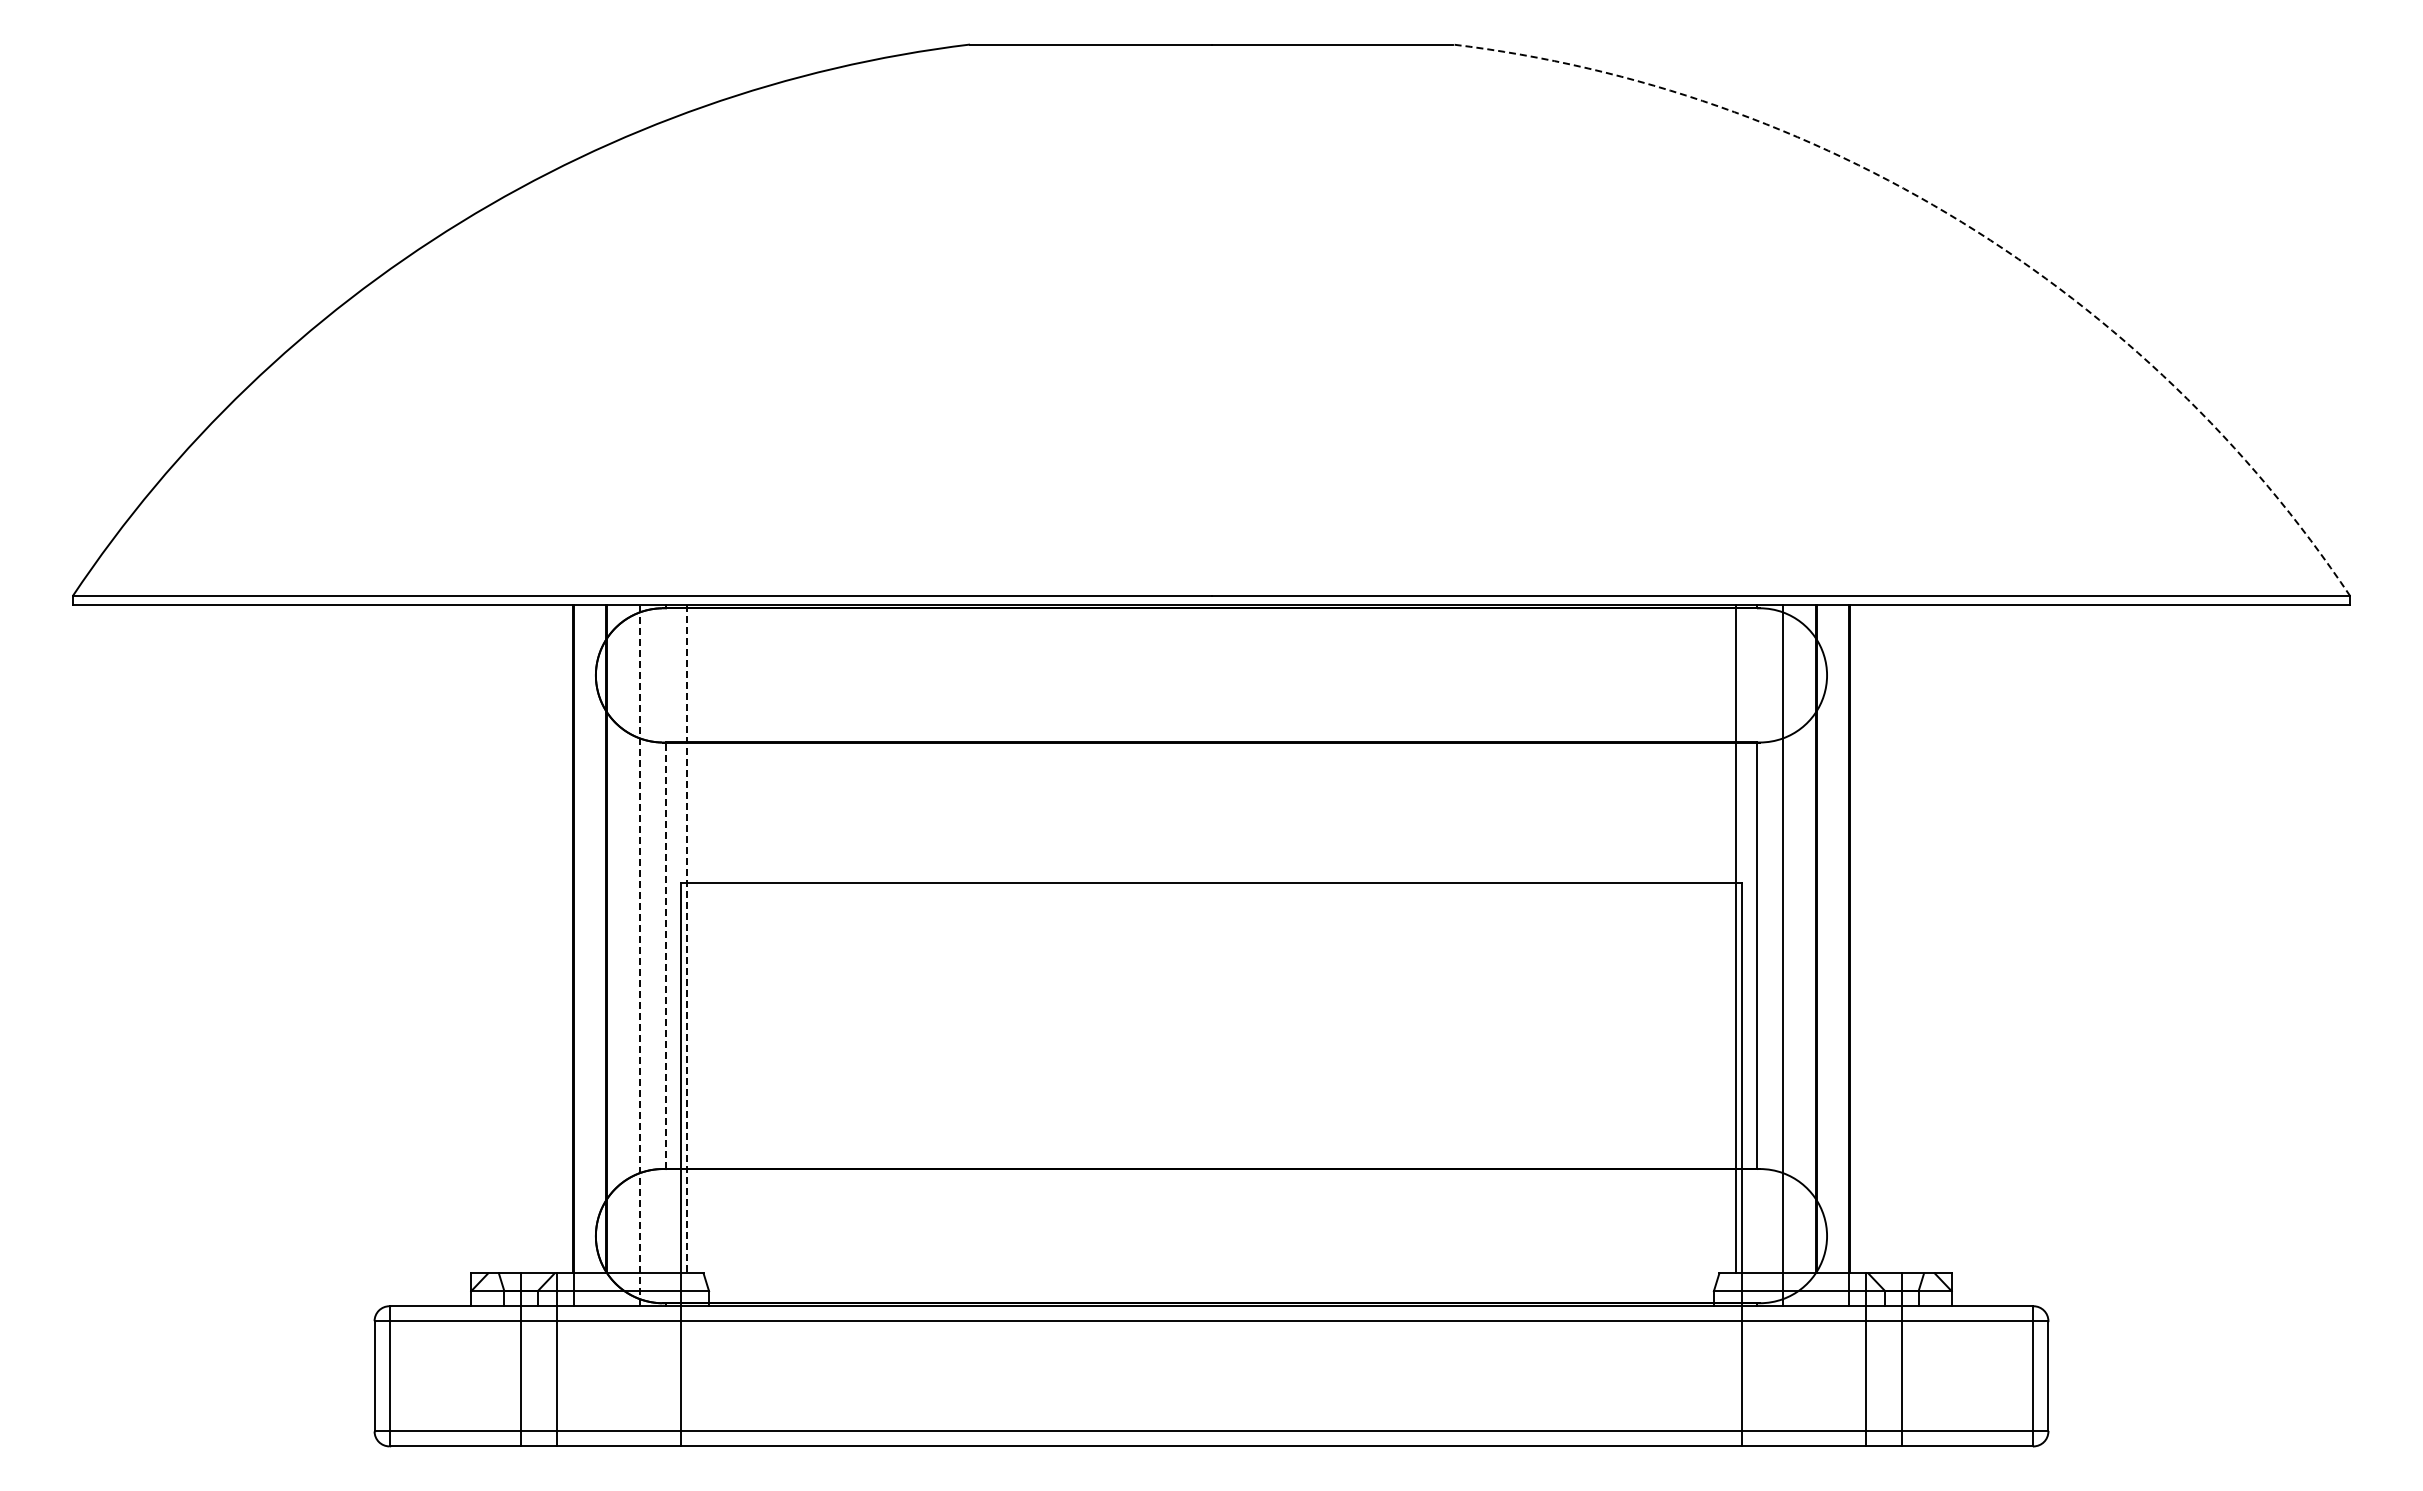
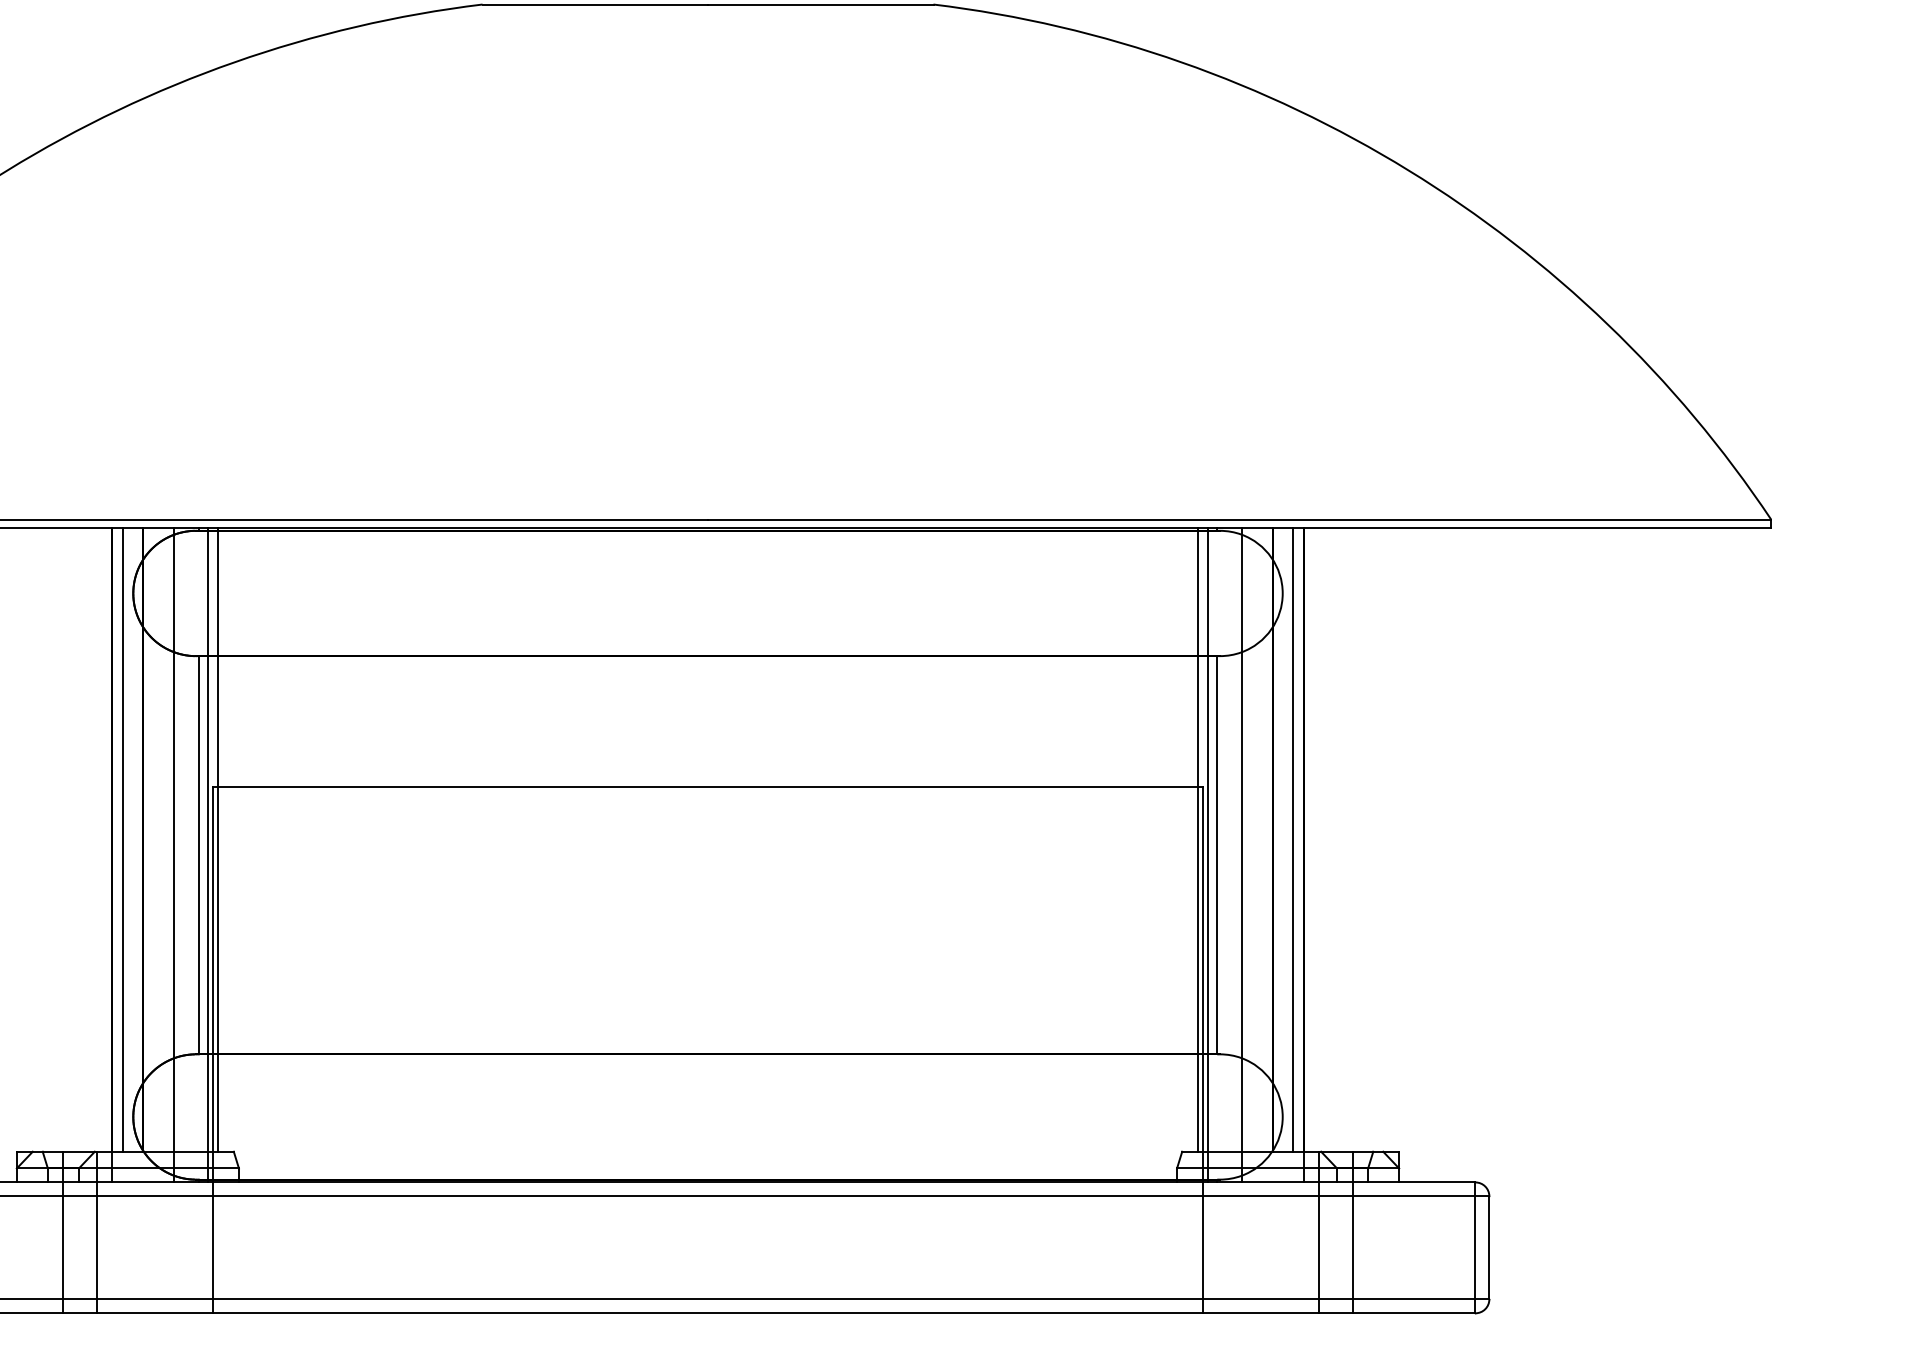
arc: (1961, 222) -> (1408, 170), dashed -> solid
line: (584, 939) -> (122, 840), added
line: (686, 939) -> (217, 840), dashed -> solid
line: (1838, 939) -> (1293, 840), added
line: (640, 955) -> (174, 854), dashed -> solid
line: (666, 955) -> (199, 854), dashed -> solid
line: (675, 955) -> (207, 854), added
line: (1747, 955) -> (1208, 854), added

